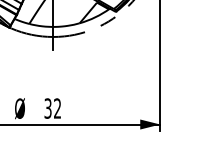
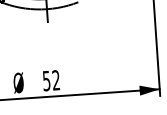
text: (47, 108) -> (46, 80), 32 -> 52

